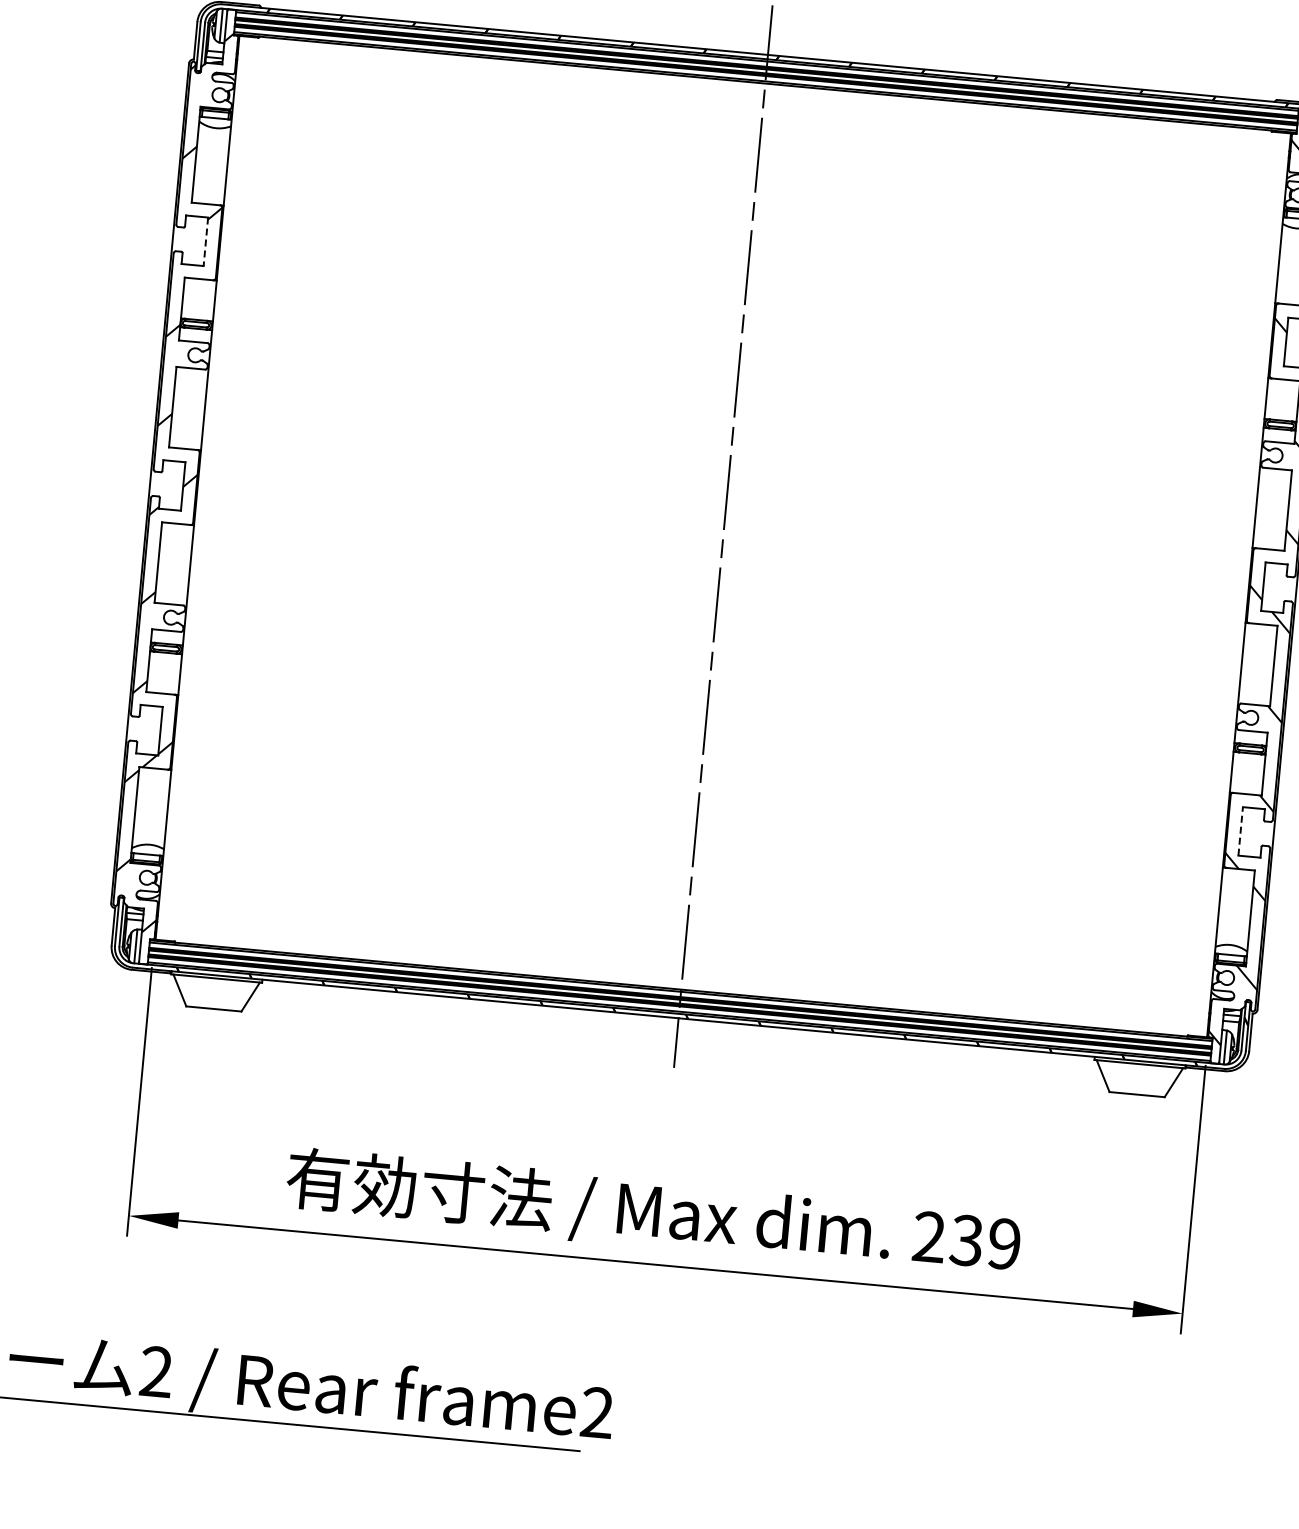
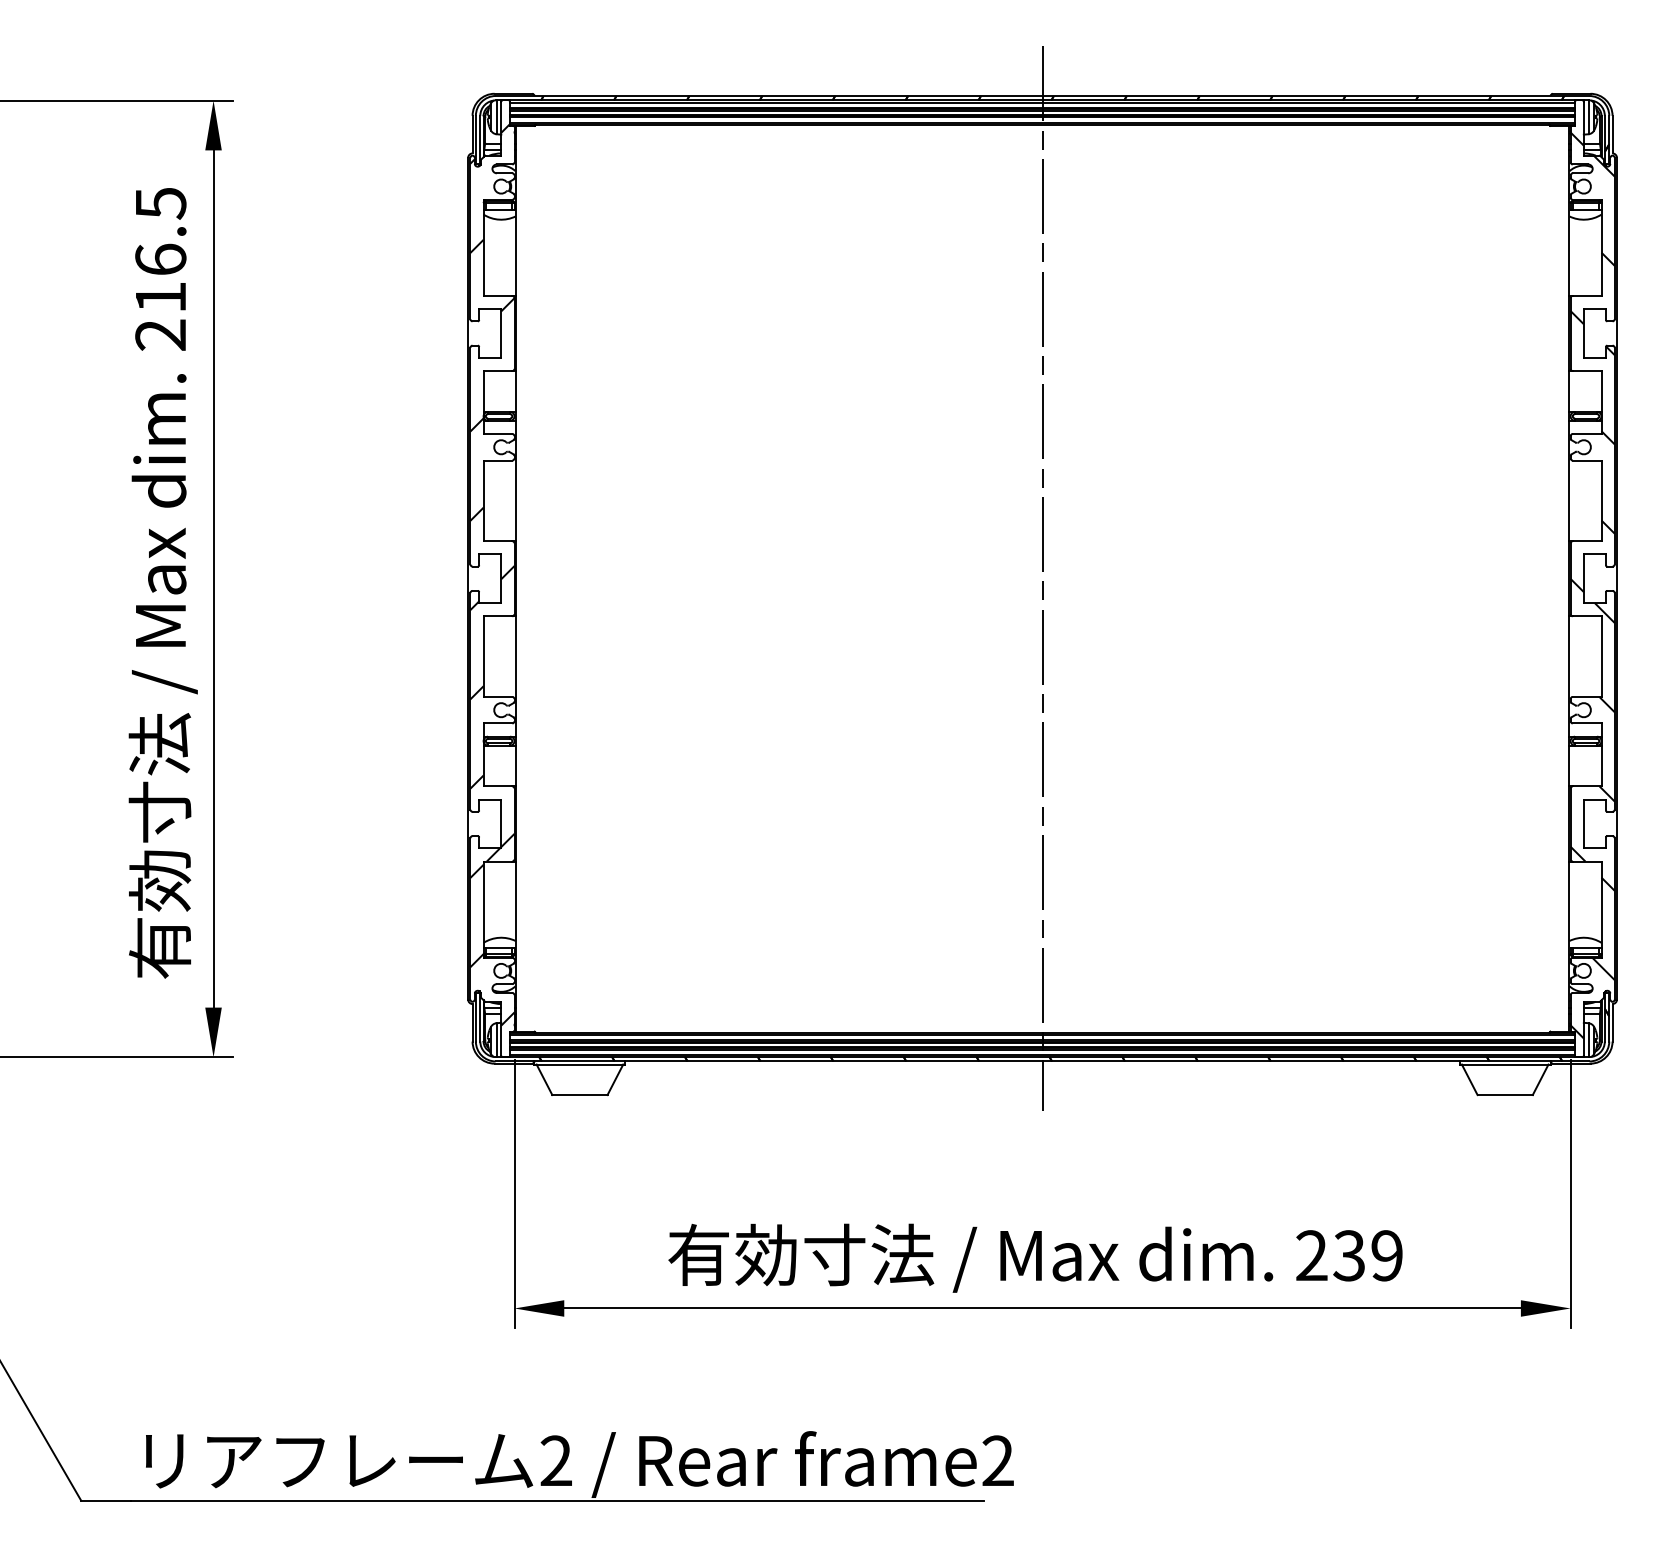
line: (206, 242) -> (501, 334), dashed -> solid
line: (1240, 830) -> (1583, 823), dashed -> solid

